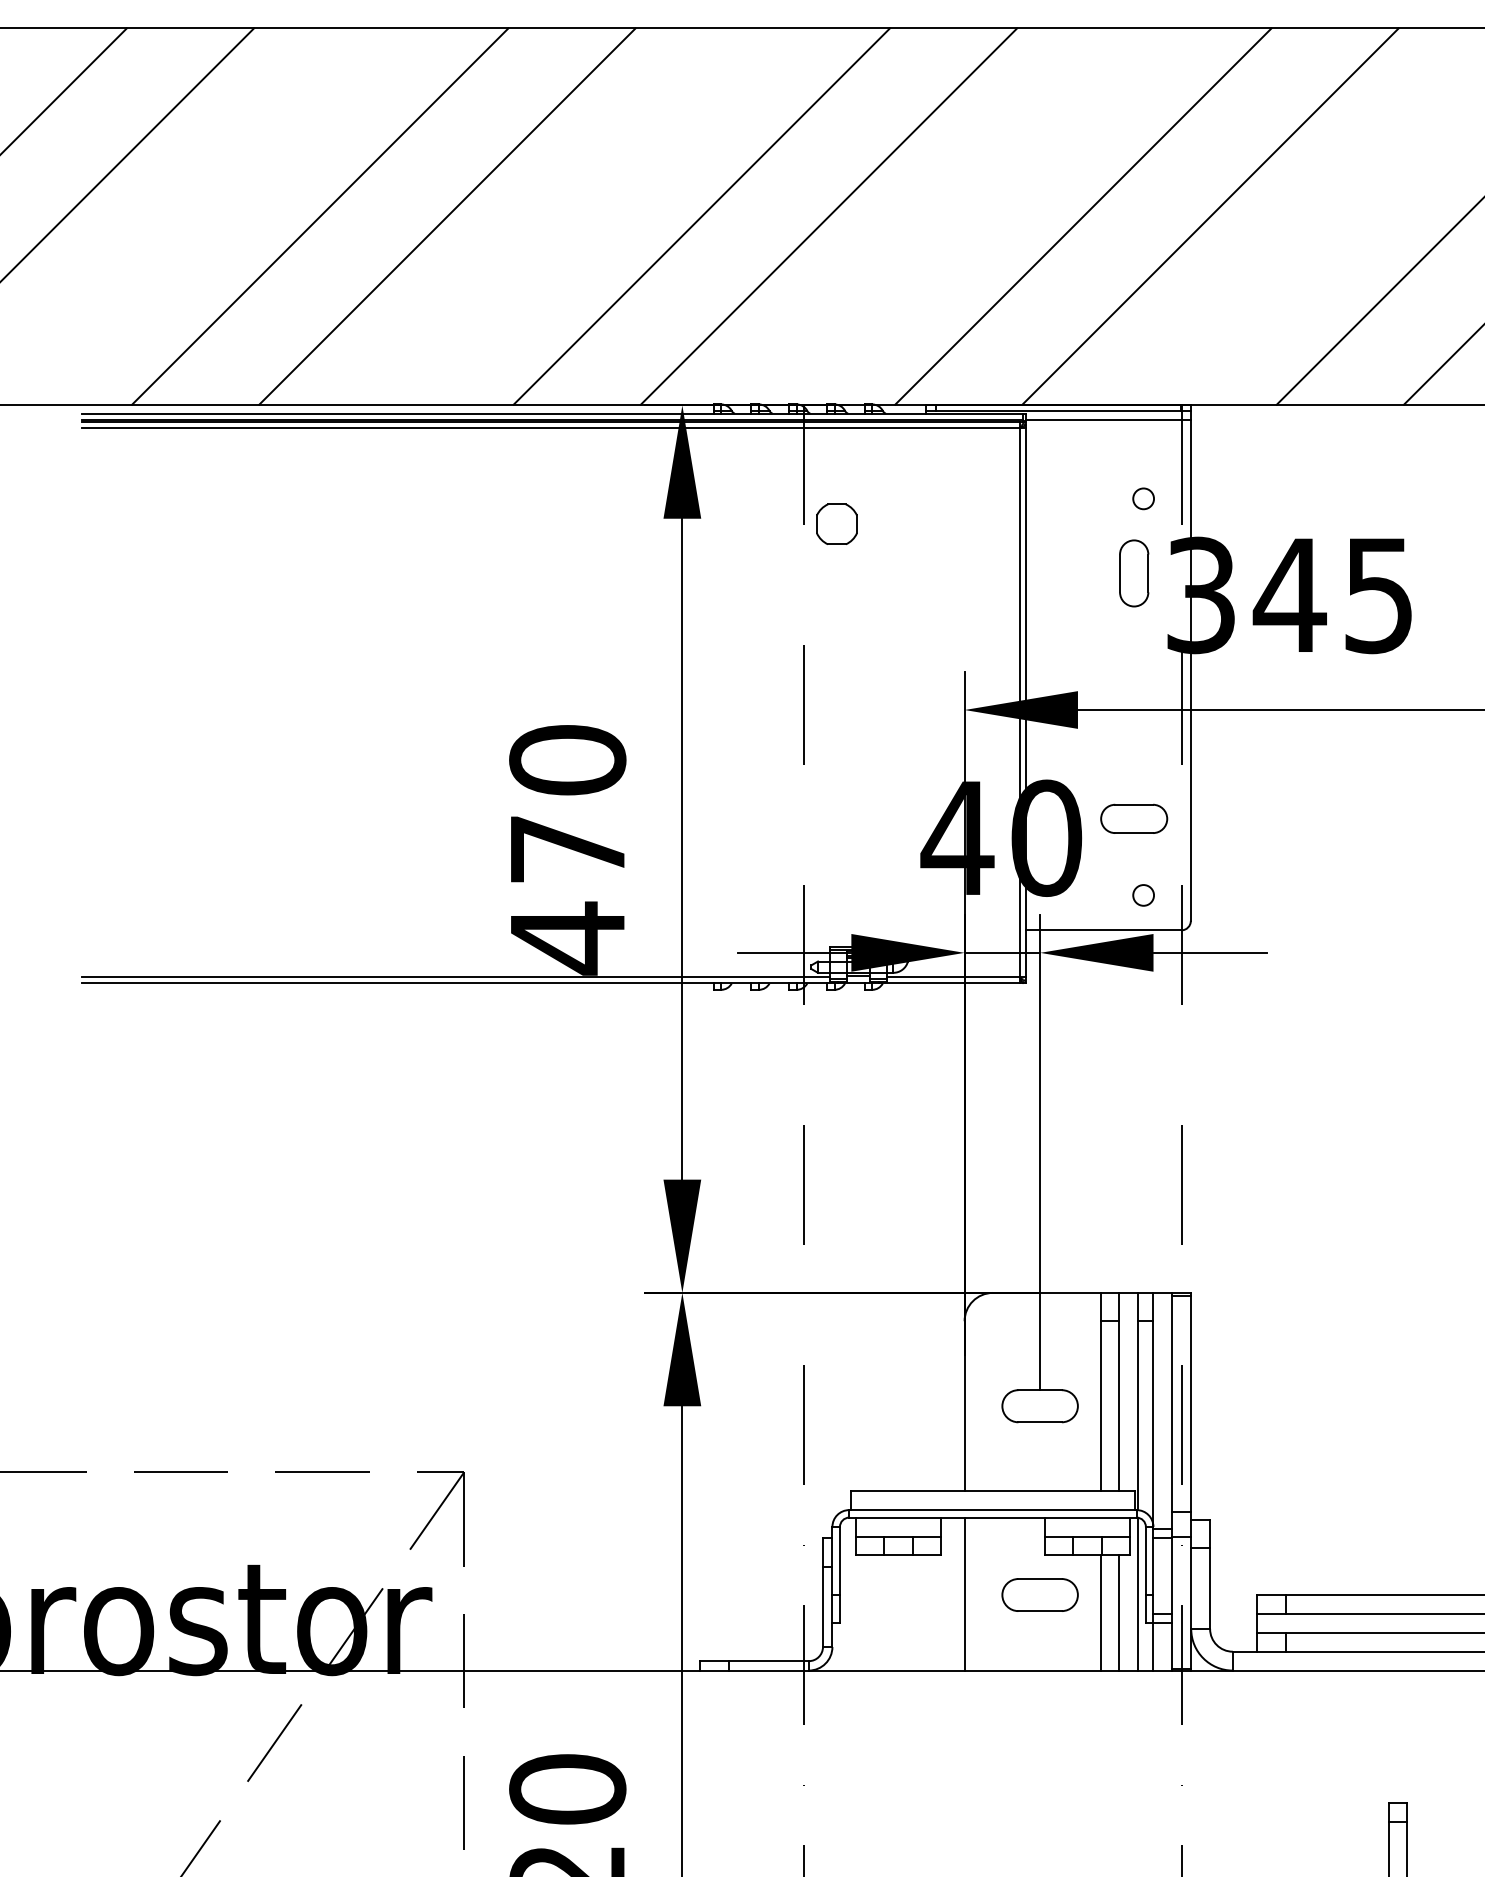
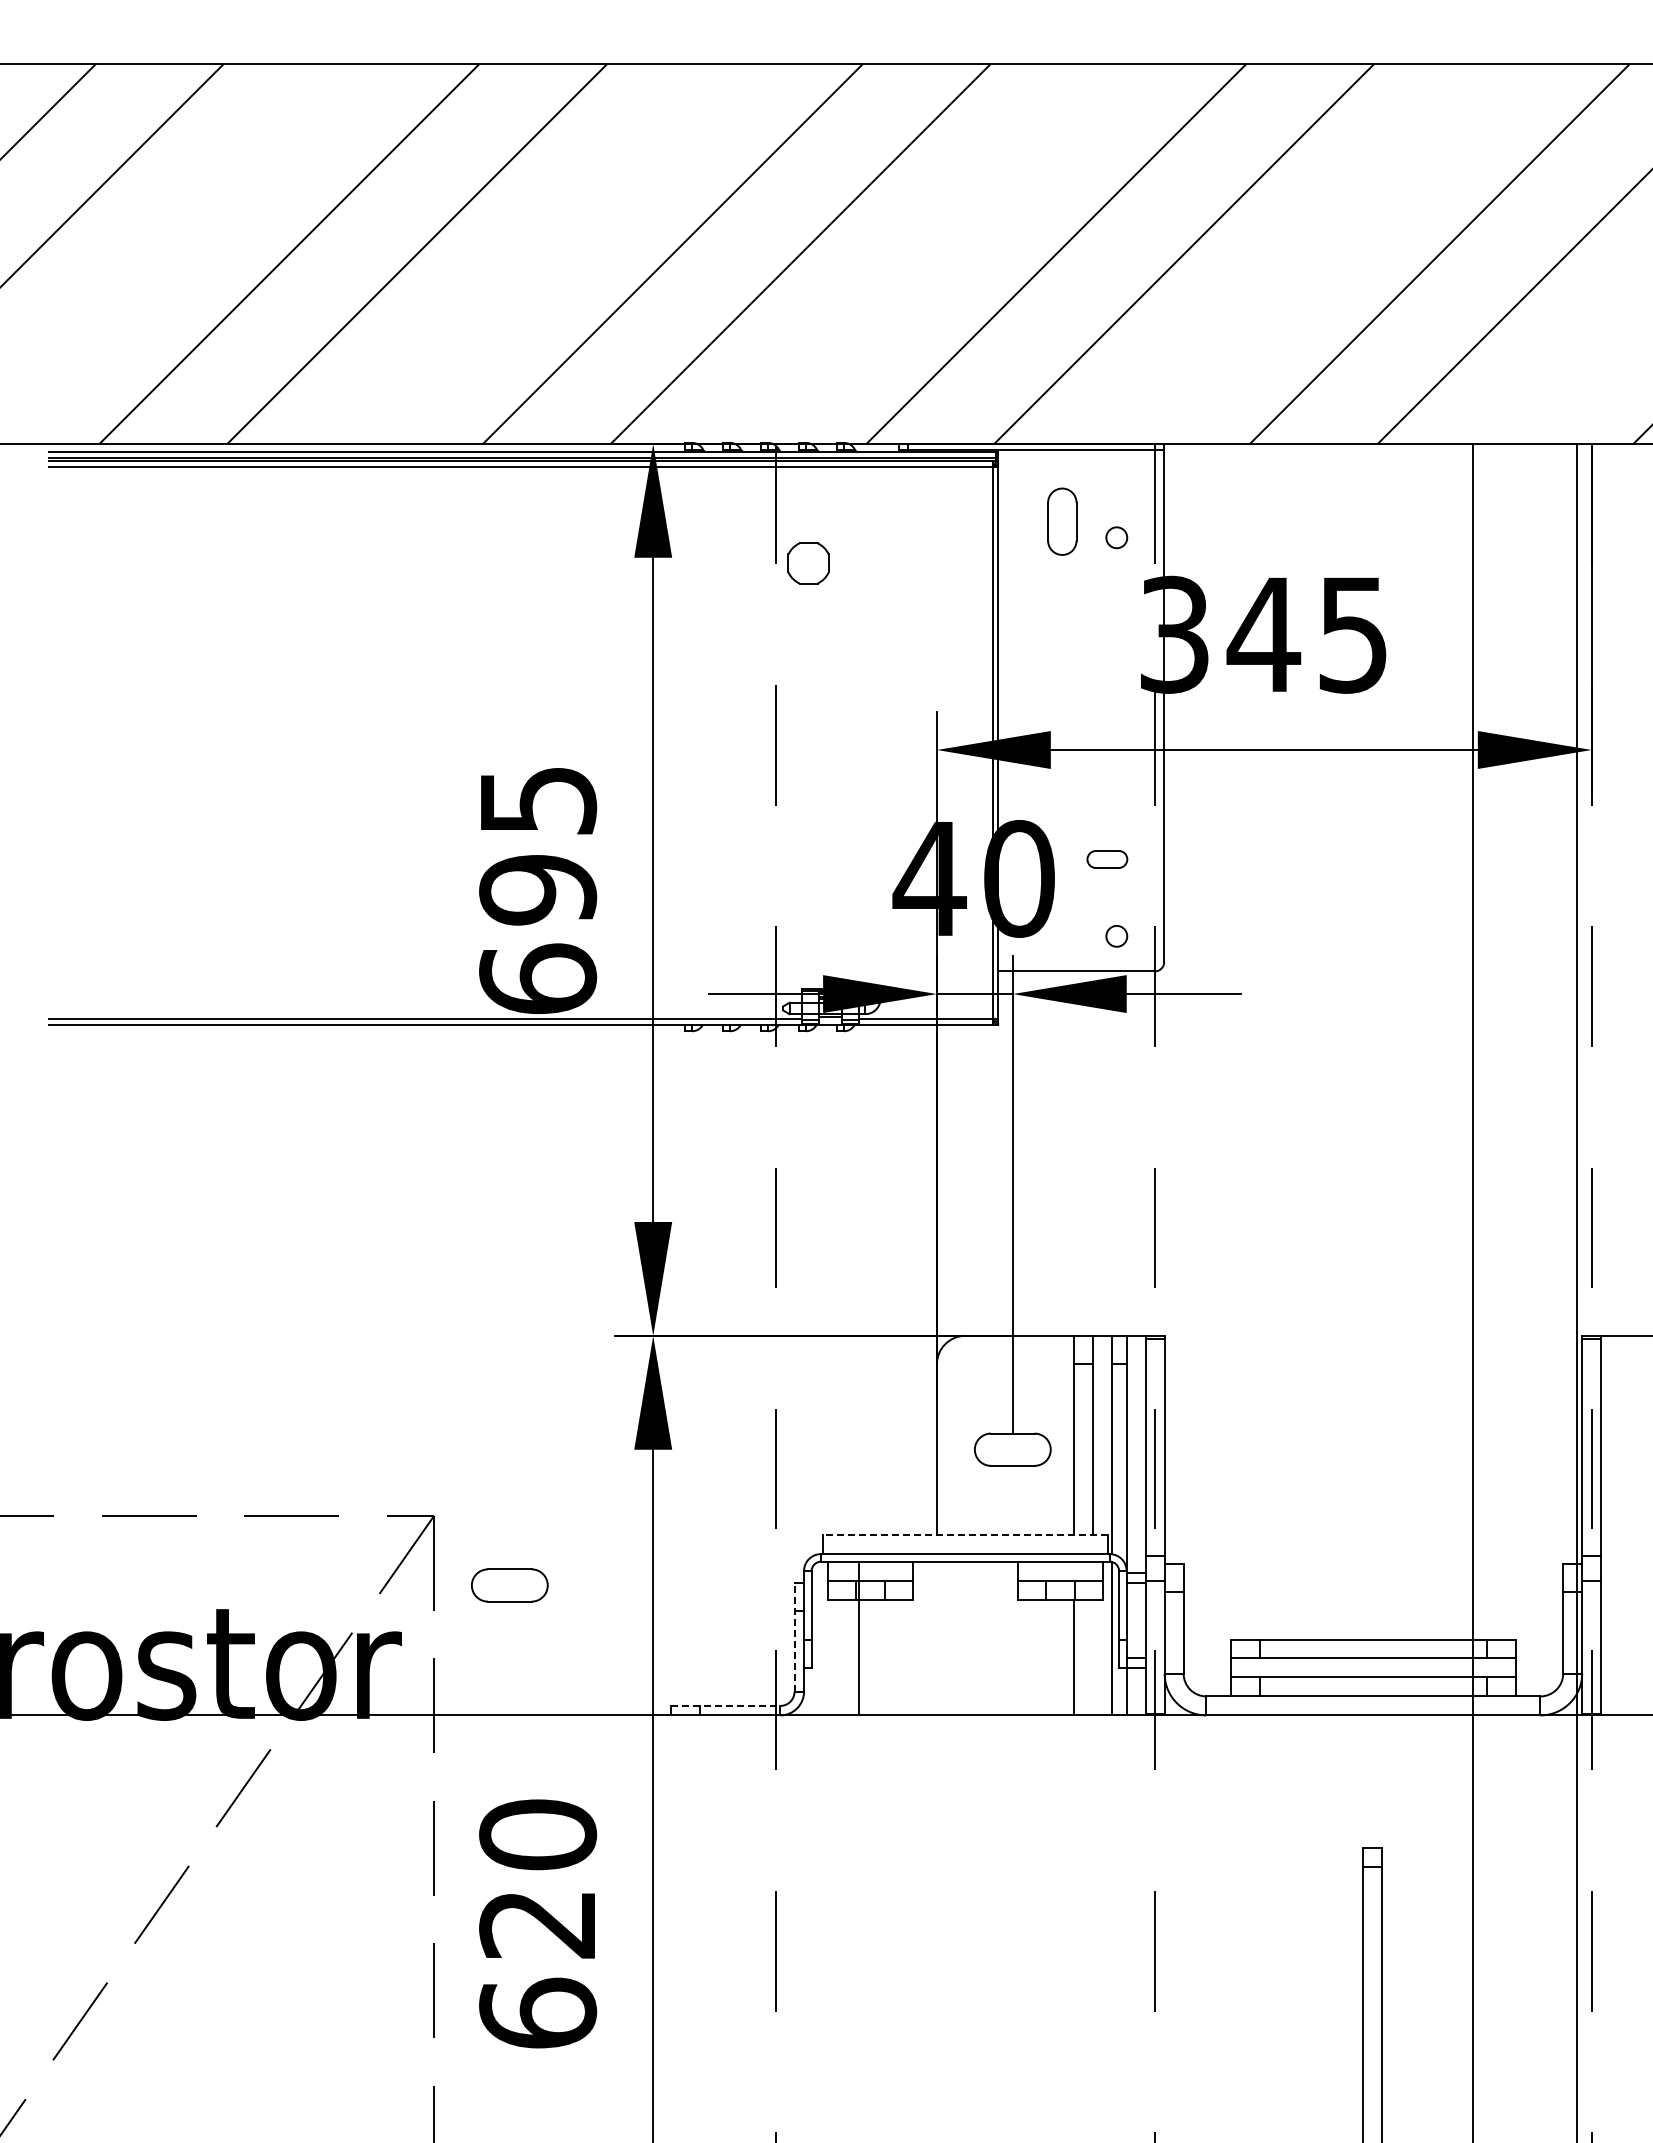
line: (1108, 419) -> (1081, 458), removed
part: (1134, 573) -> (1062, 521), moved
part: (1134, 818) -> (1107, 859), size x0.6
text: (568, 850) -> (538, 891), 470 -> 695
line: (992, 1491) -> (964, 1535), solid -> dashed
line: (822, 1593) -> (794, 1637), solid -> dashed
line: (964, 1594) -> (858, 1638), moved
part: (1039, 1595) -> (509, 1585), moved
line: (1119, 1612) -> (1092, 1657), removed
line: (754, 1660) -> (725, 1705), solid -> dashed

